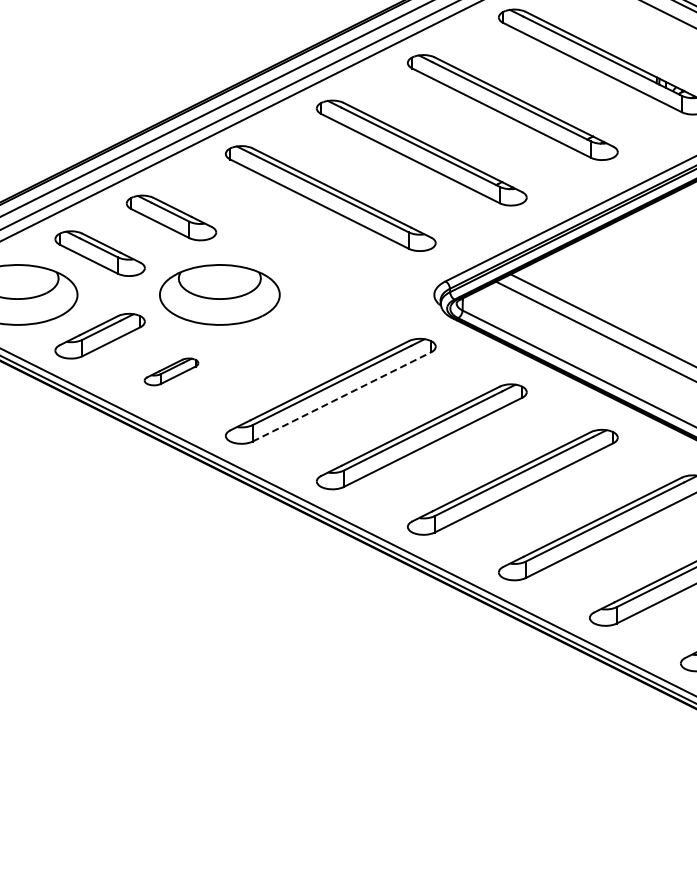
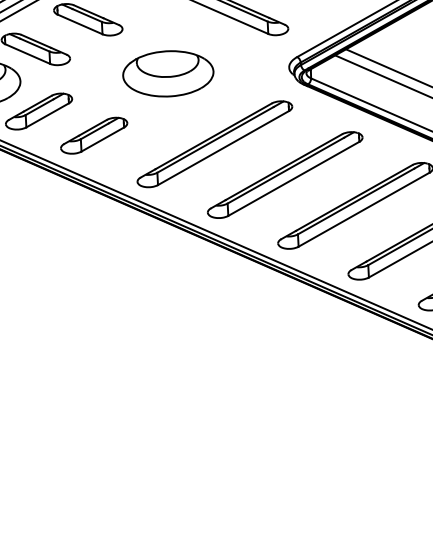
part: (219, 294) -> (168, 73), moved
part: (171, 371) -> (94, 135), size x1.67
line: (341, 396) -> (223, 147), dashed -> solid

